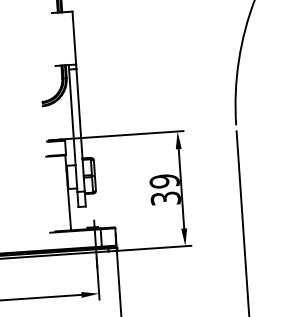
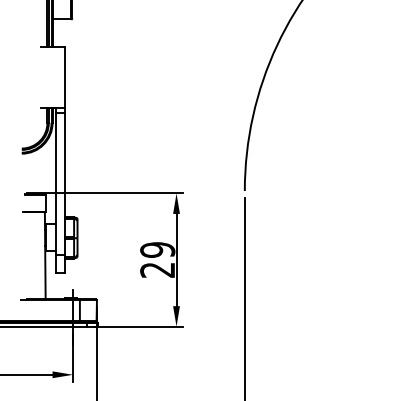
text: (165, 198) -> (157, 269), 39 -> 29

